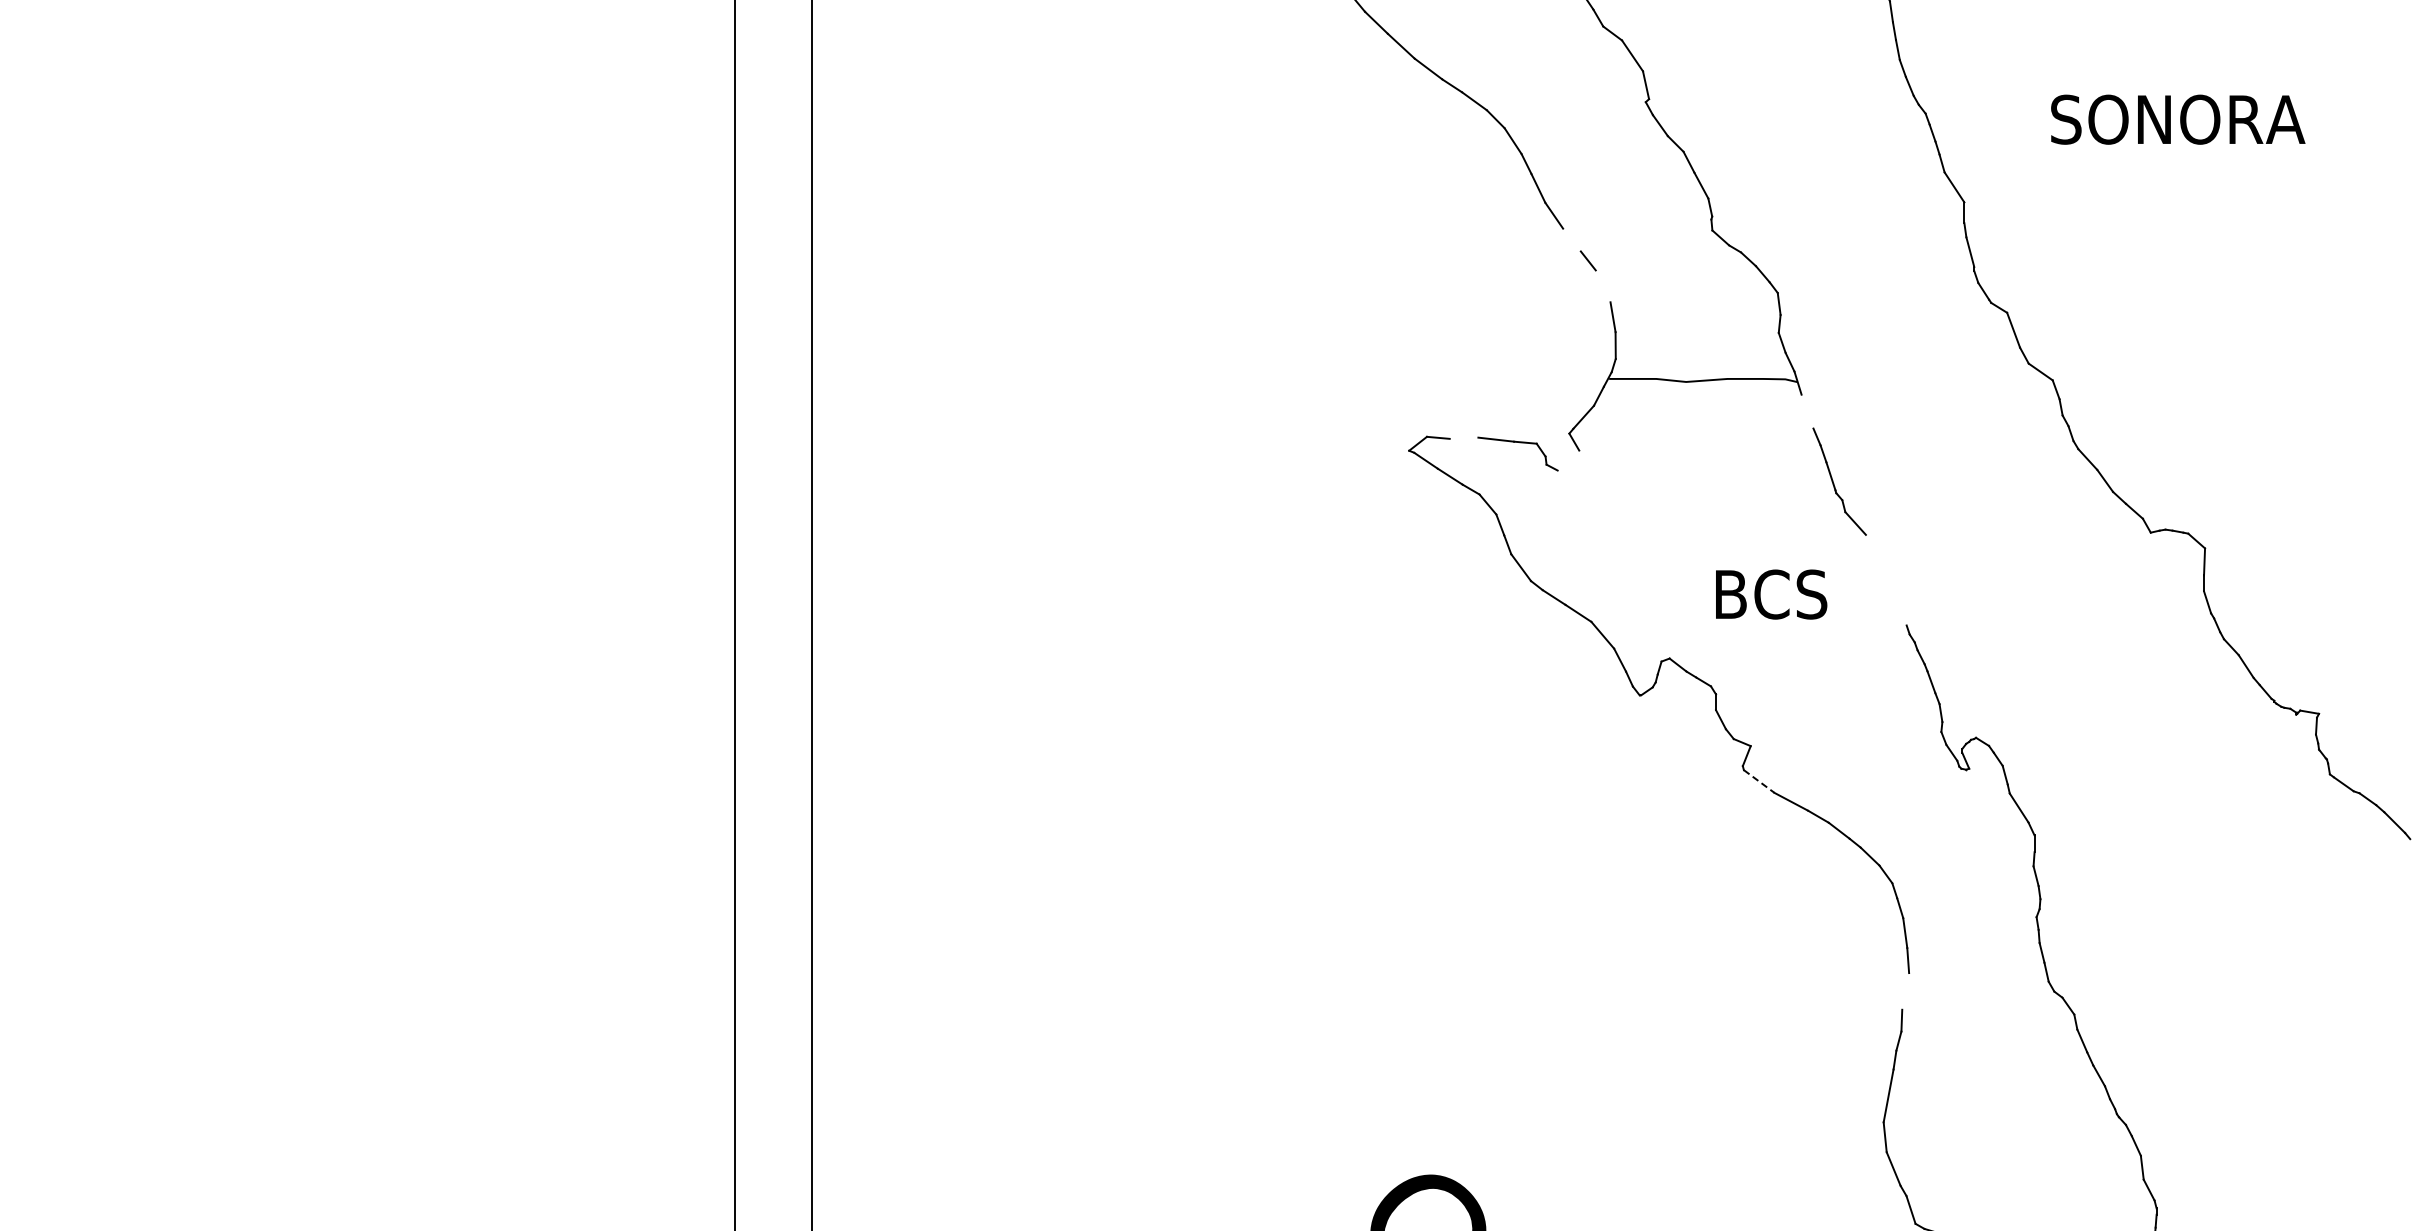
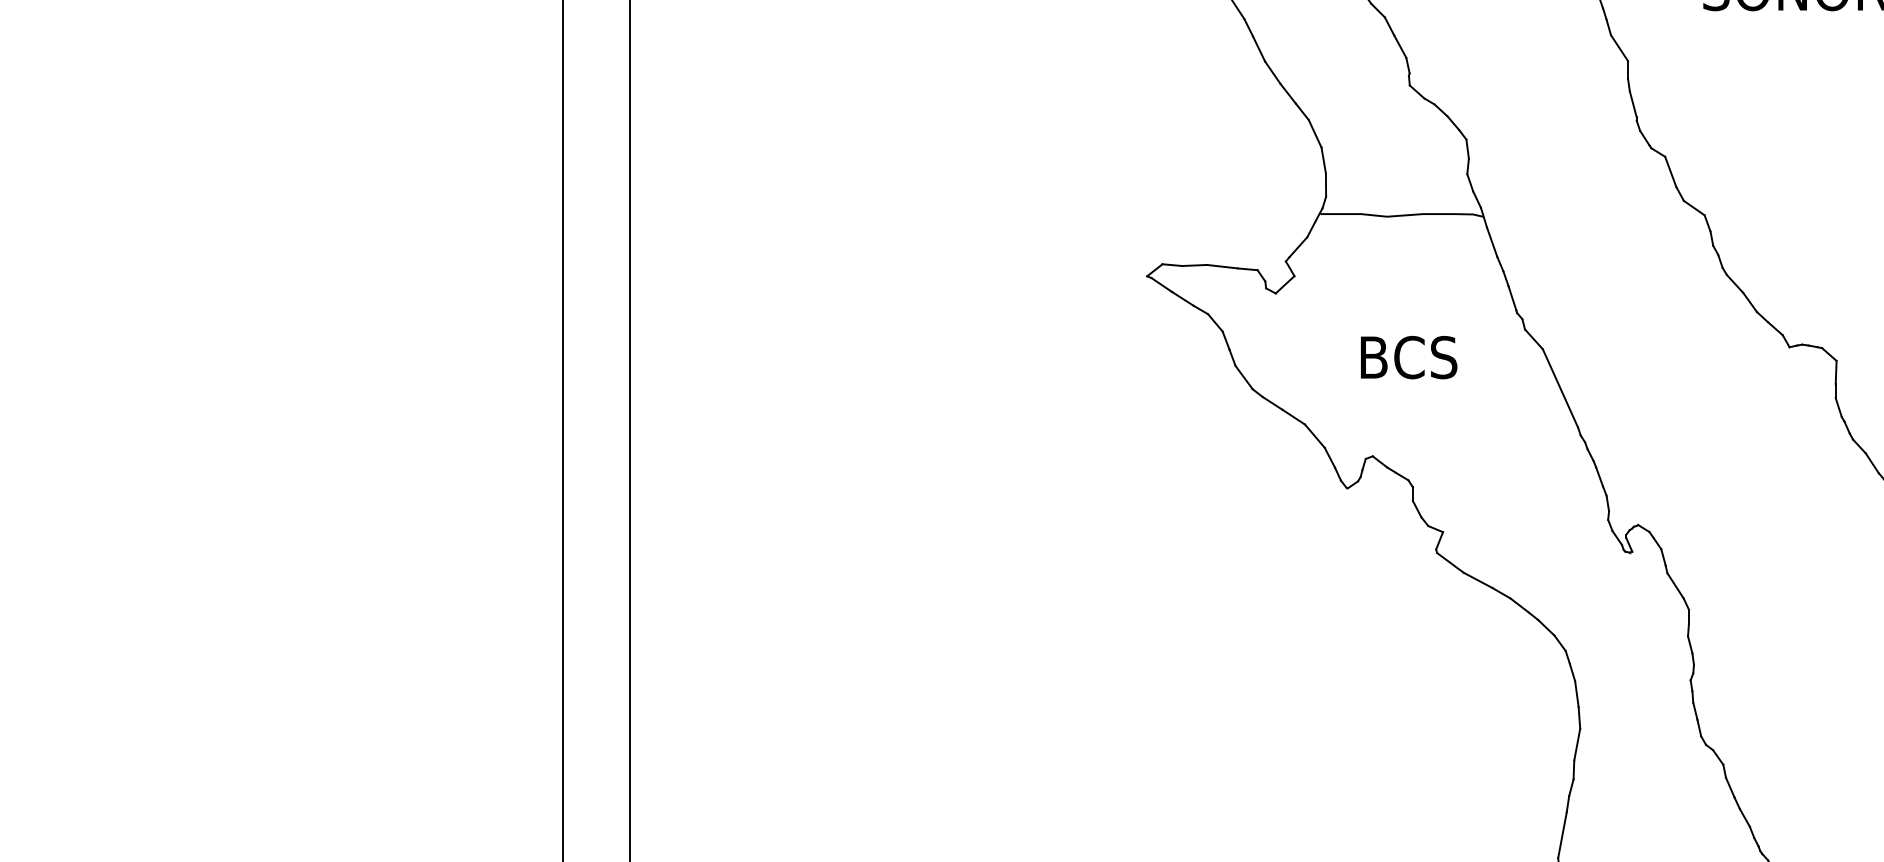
line: (1571, 239) -> (1287, 93), added
line: (1602, 286) -> (1314, 134), added
line: (1807, 411) -> (1492, 242), added
line: (1463, 437) -> (1194, 264), added
line: (1568, 460) -> (1285, 284), added
line: (1885, 579) -> (1559, 387), added
text: (1771, 594) -> (1409, 357), moved
line: (1759, 781) -> (1450, 562), dashed -> solid
line: (1905, 991) -> (1577, 744), added

